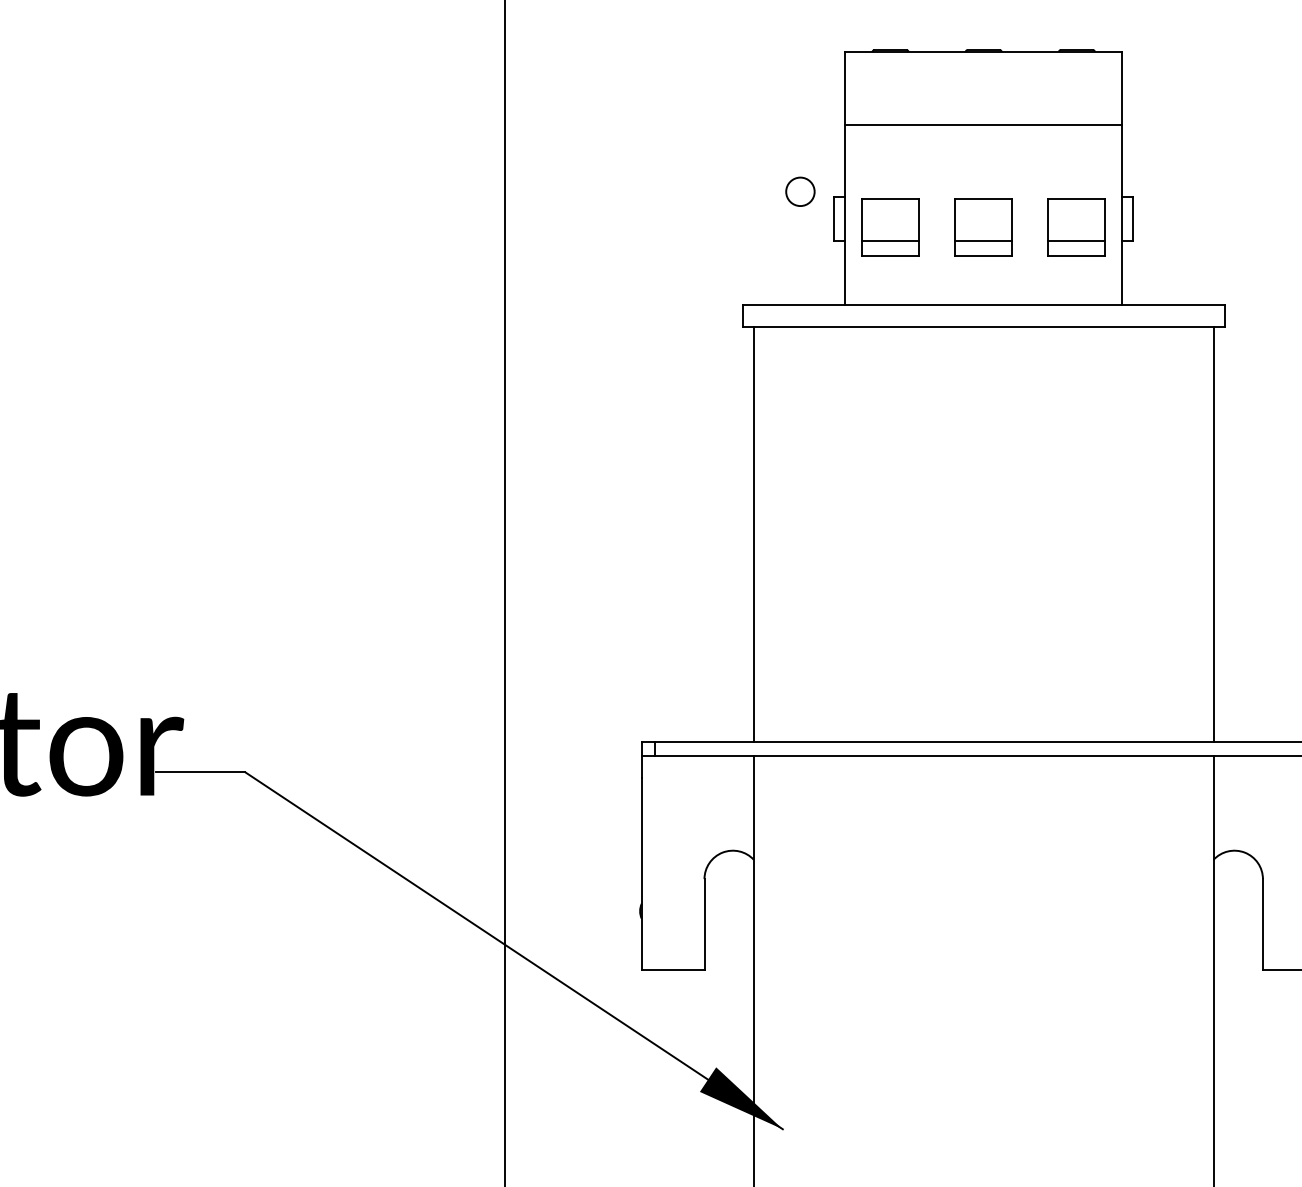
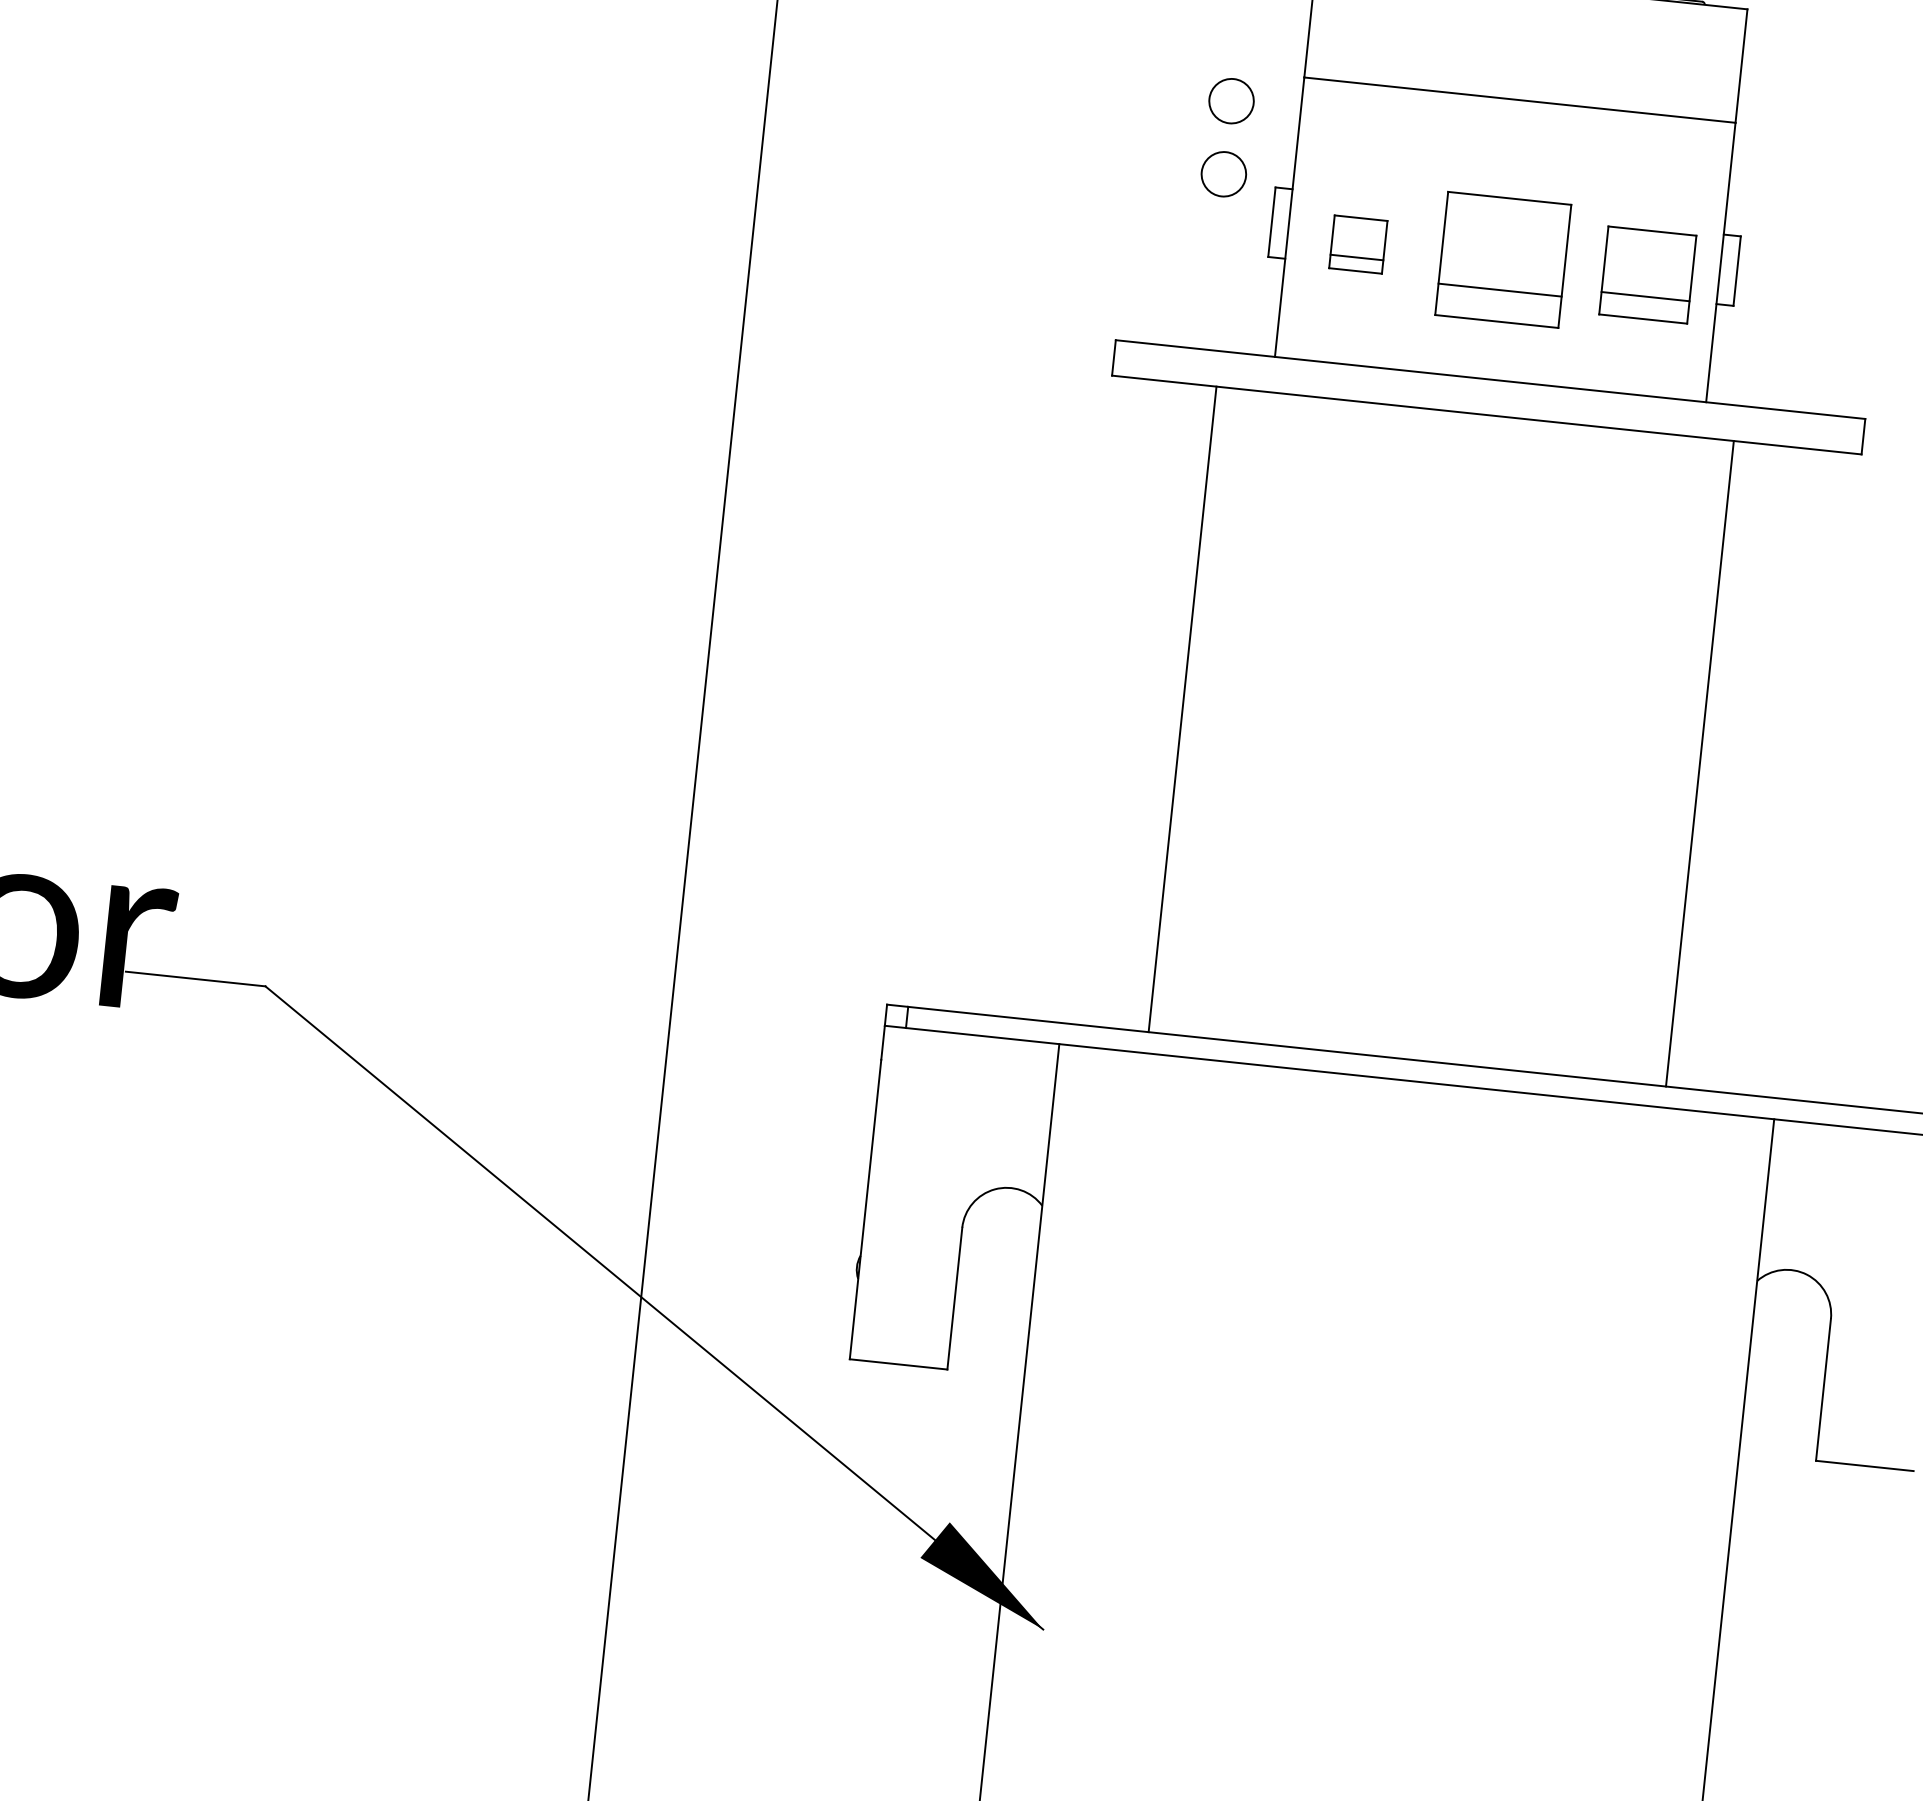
circle: (800, 144) -> (1231, 100), added
part: (890, 227) -> (1358, 244), size x0.6
part: (983, 227) -> (1502, 259), size x1.4
line: (753, 534) -> (1181, 708), moved
line: (1213, 534) -> (1699, 763), moved

